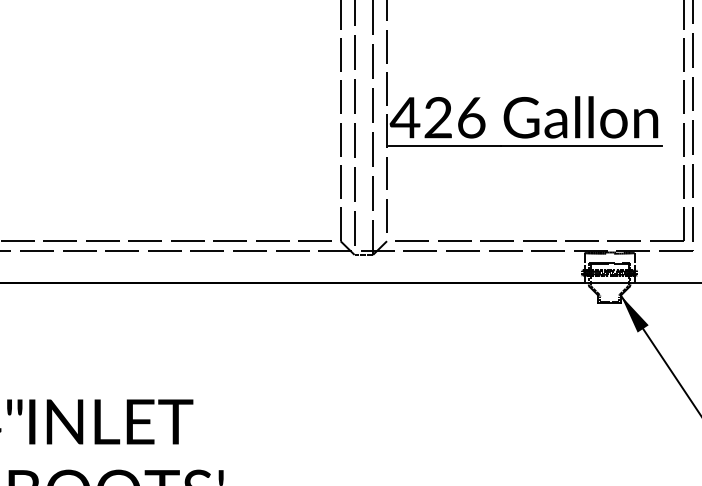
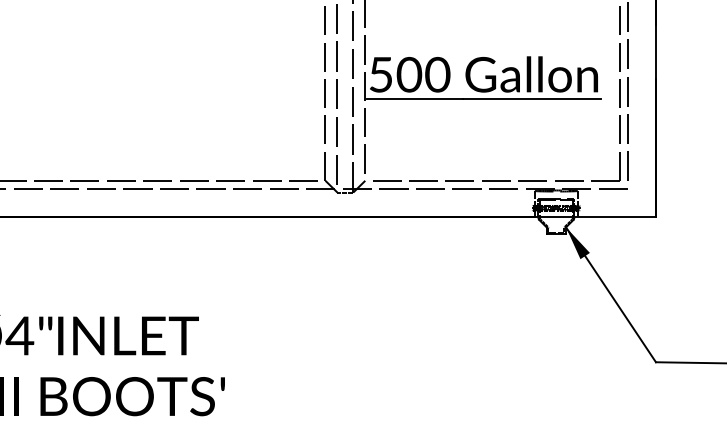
text: (437, 117) -> (408, 74), 426 -> 500

